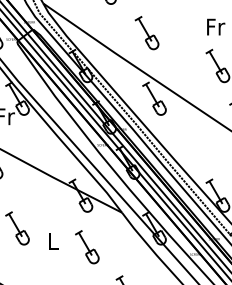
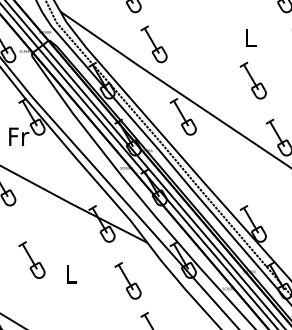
text: (216, 26) -> (251, 37), Fr -> L
part: (146, 33) -> (153, 44), moved
part: (86, 246) -> (127, 280), moved

